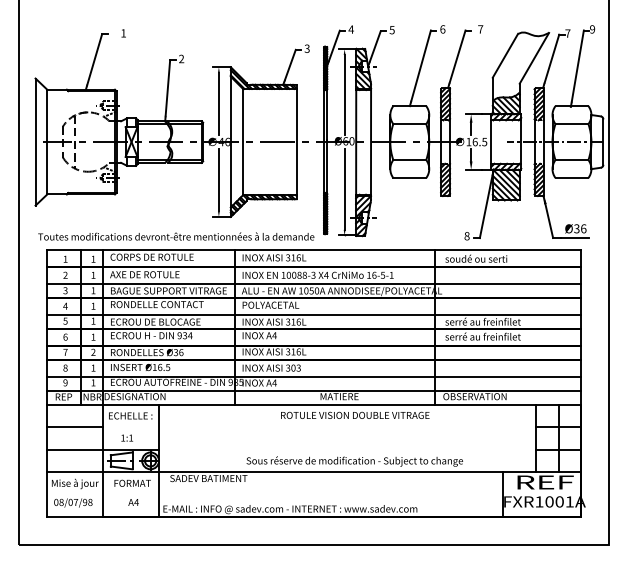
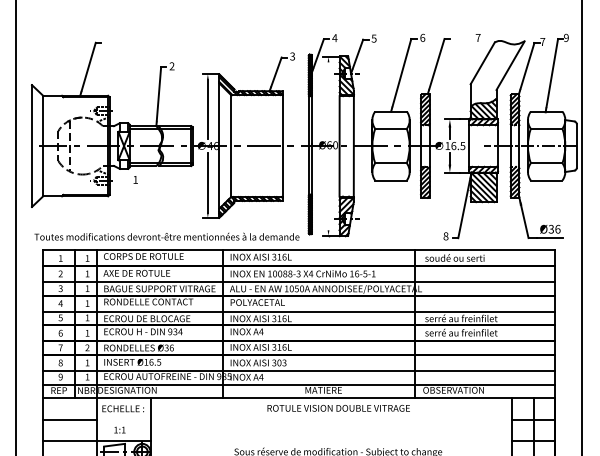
text: (480, 29) -> (478, 38), moved
text: (123, 33) -> (135, 180), moved
line: (344, 94) -> (328, 100), removed
line: (344, 189) -> (328, 191), removed

